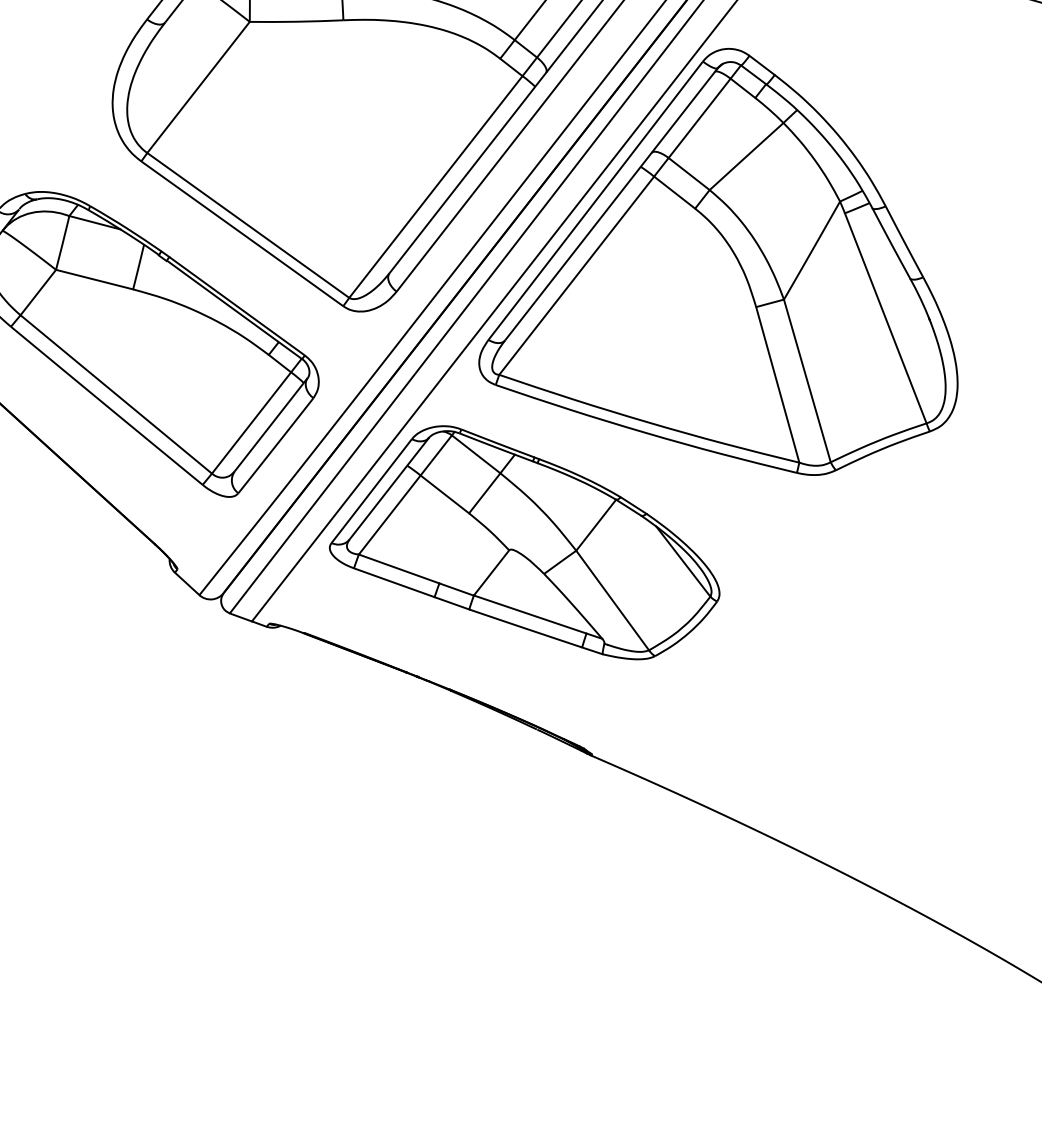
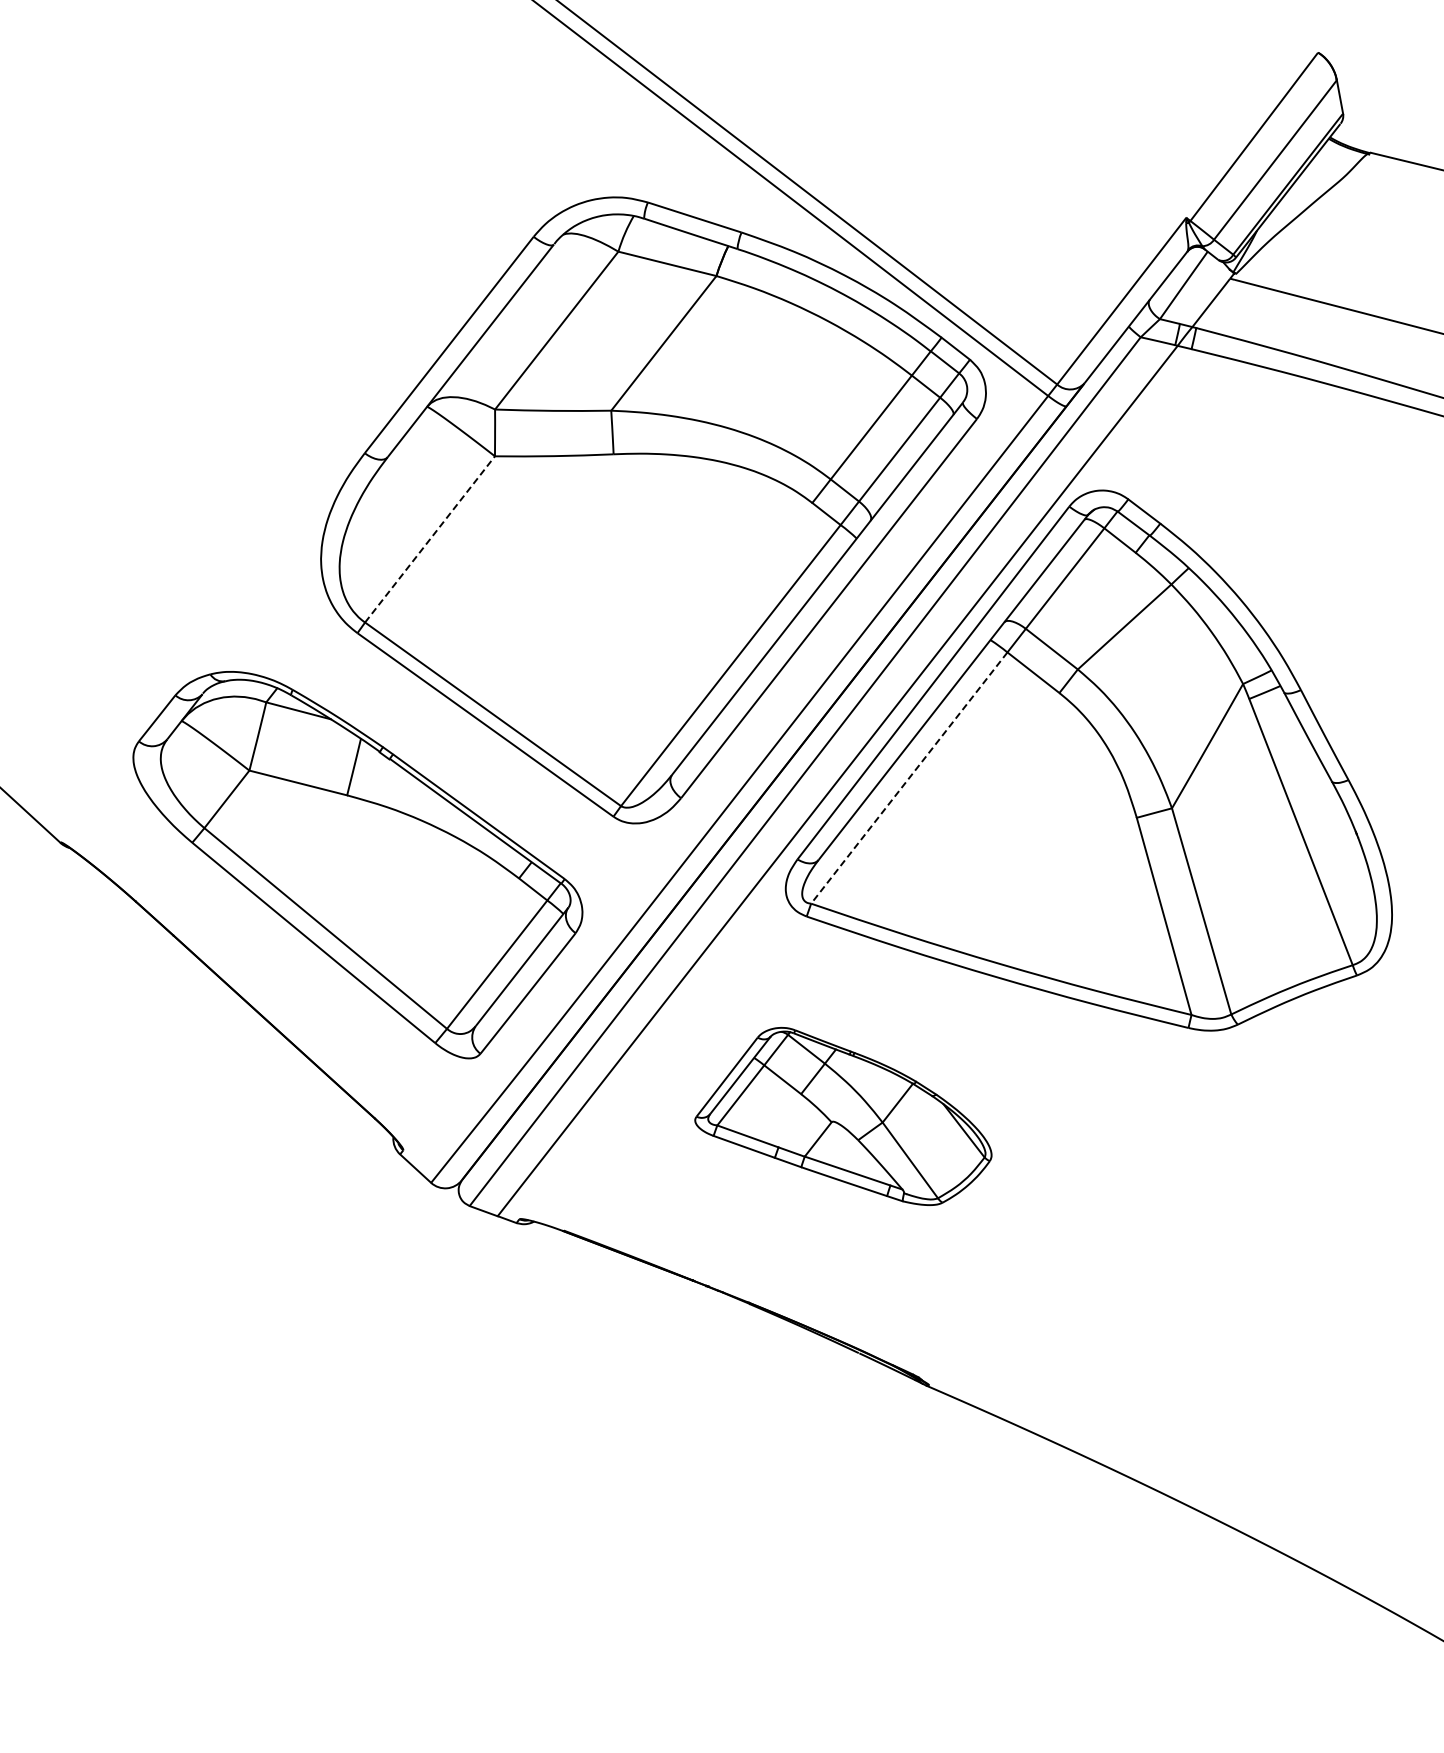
line: (198, 87) -> (430, 539), solid -> dashed
line: (576, 276) -> (909, 778), solid -> dashed
part: (524, 542) -> (843, 1116), size x0.6

